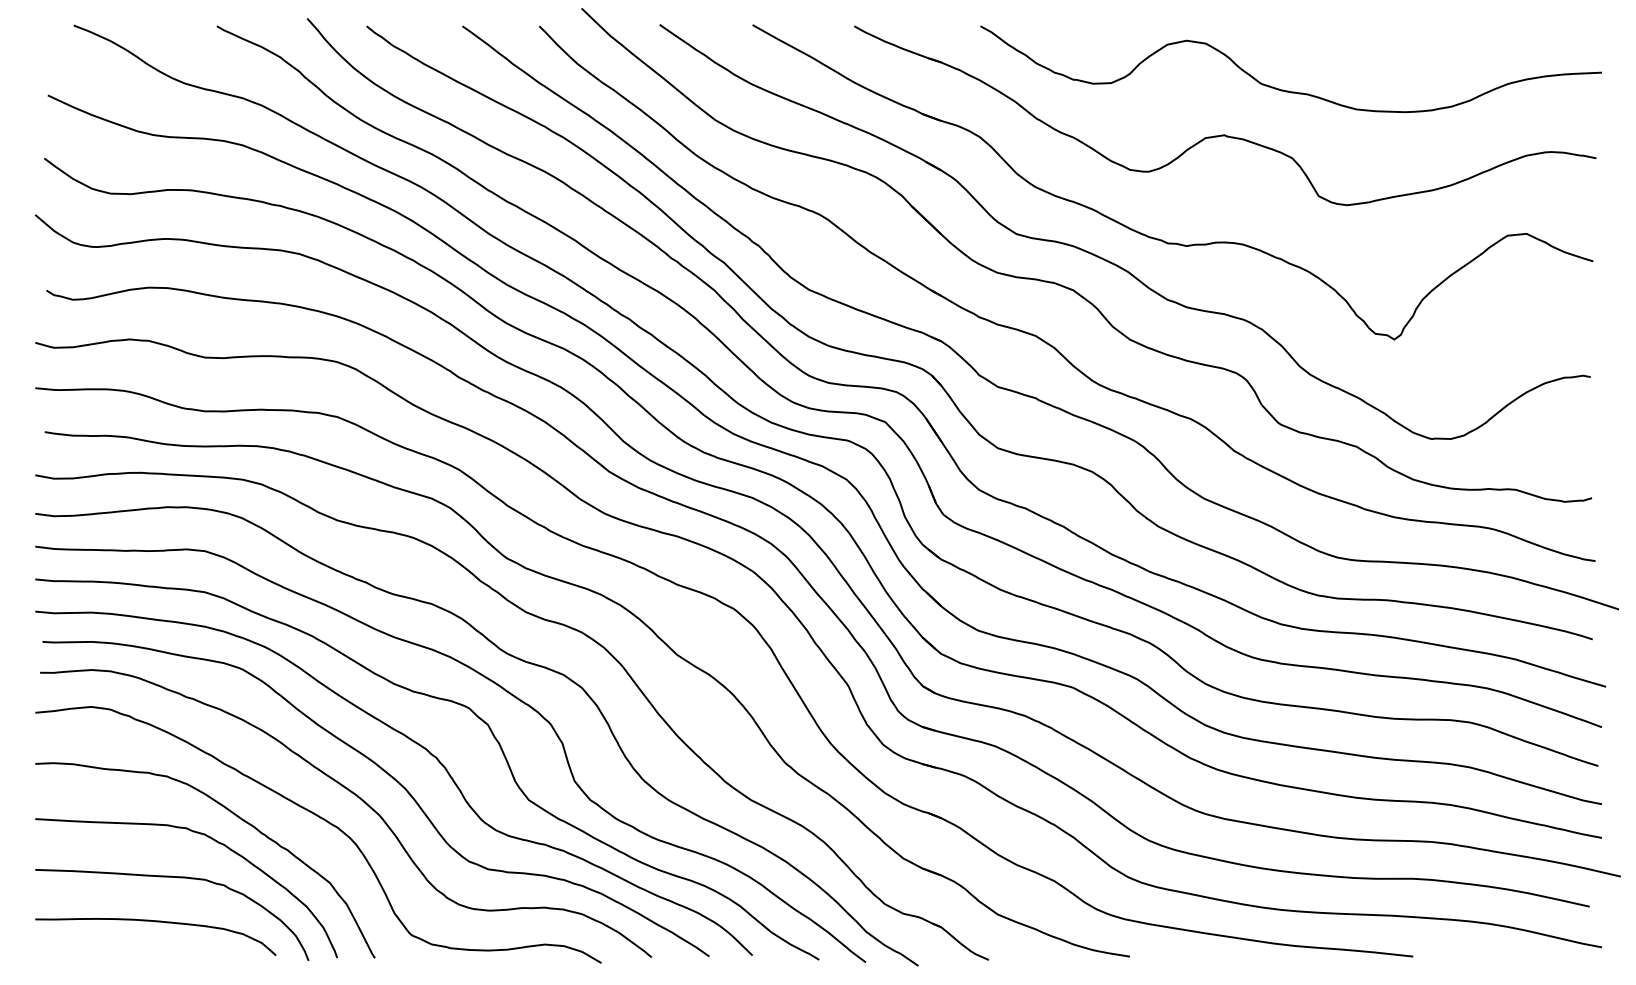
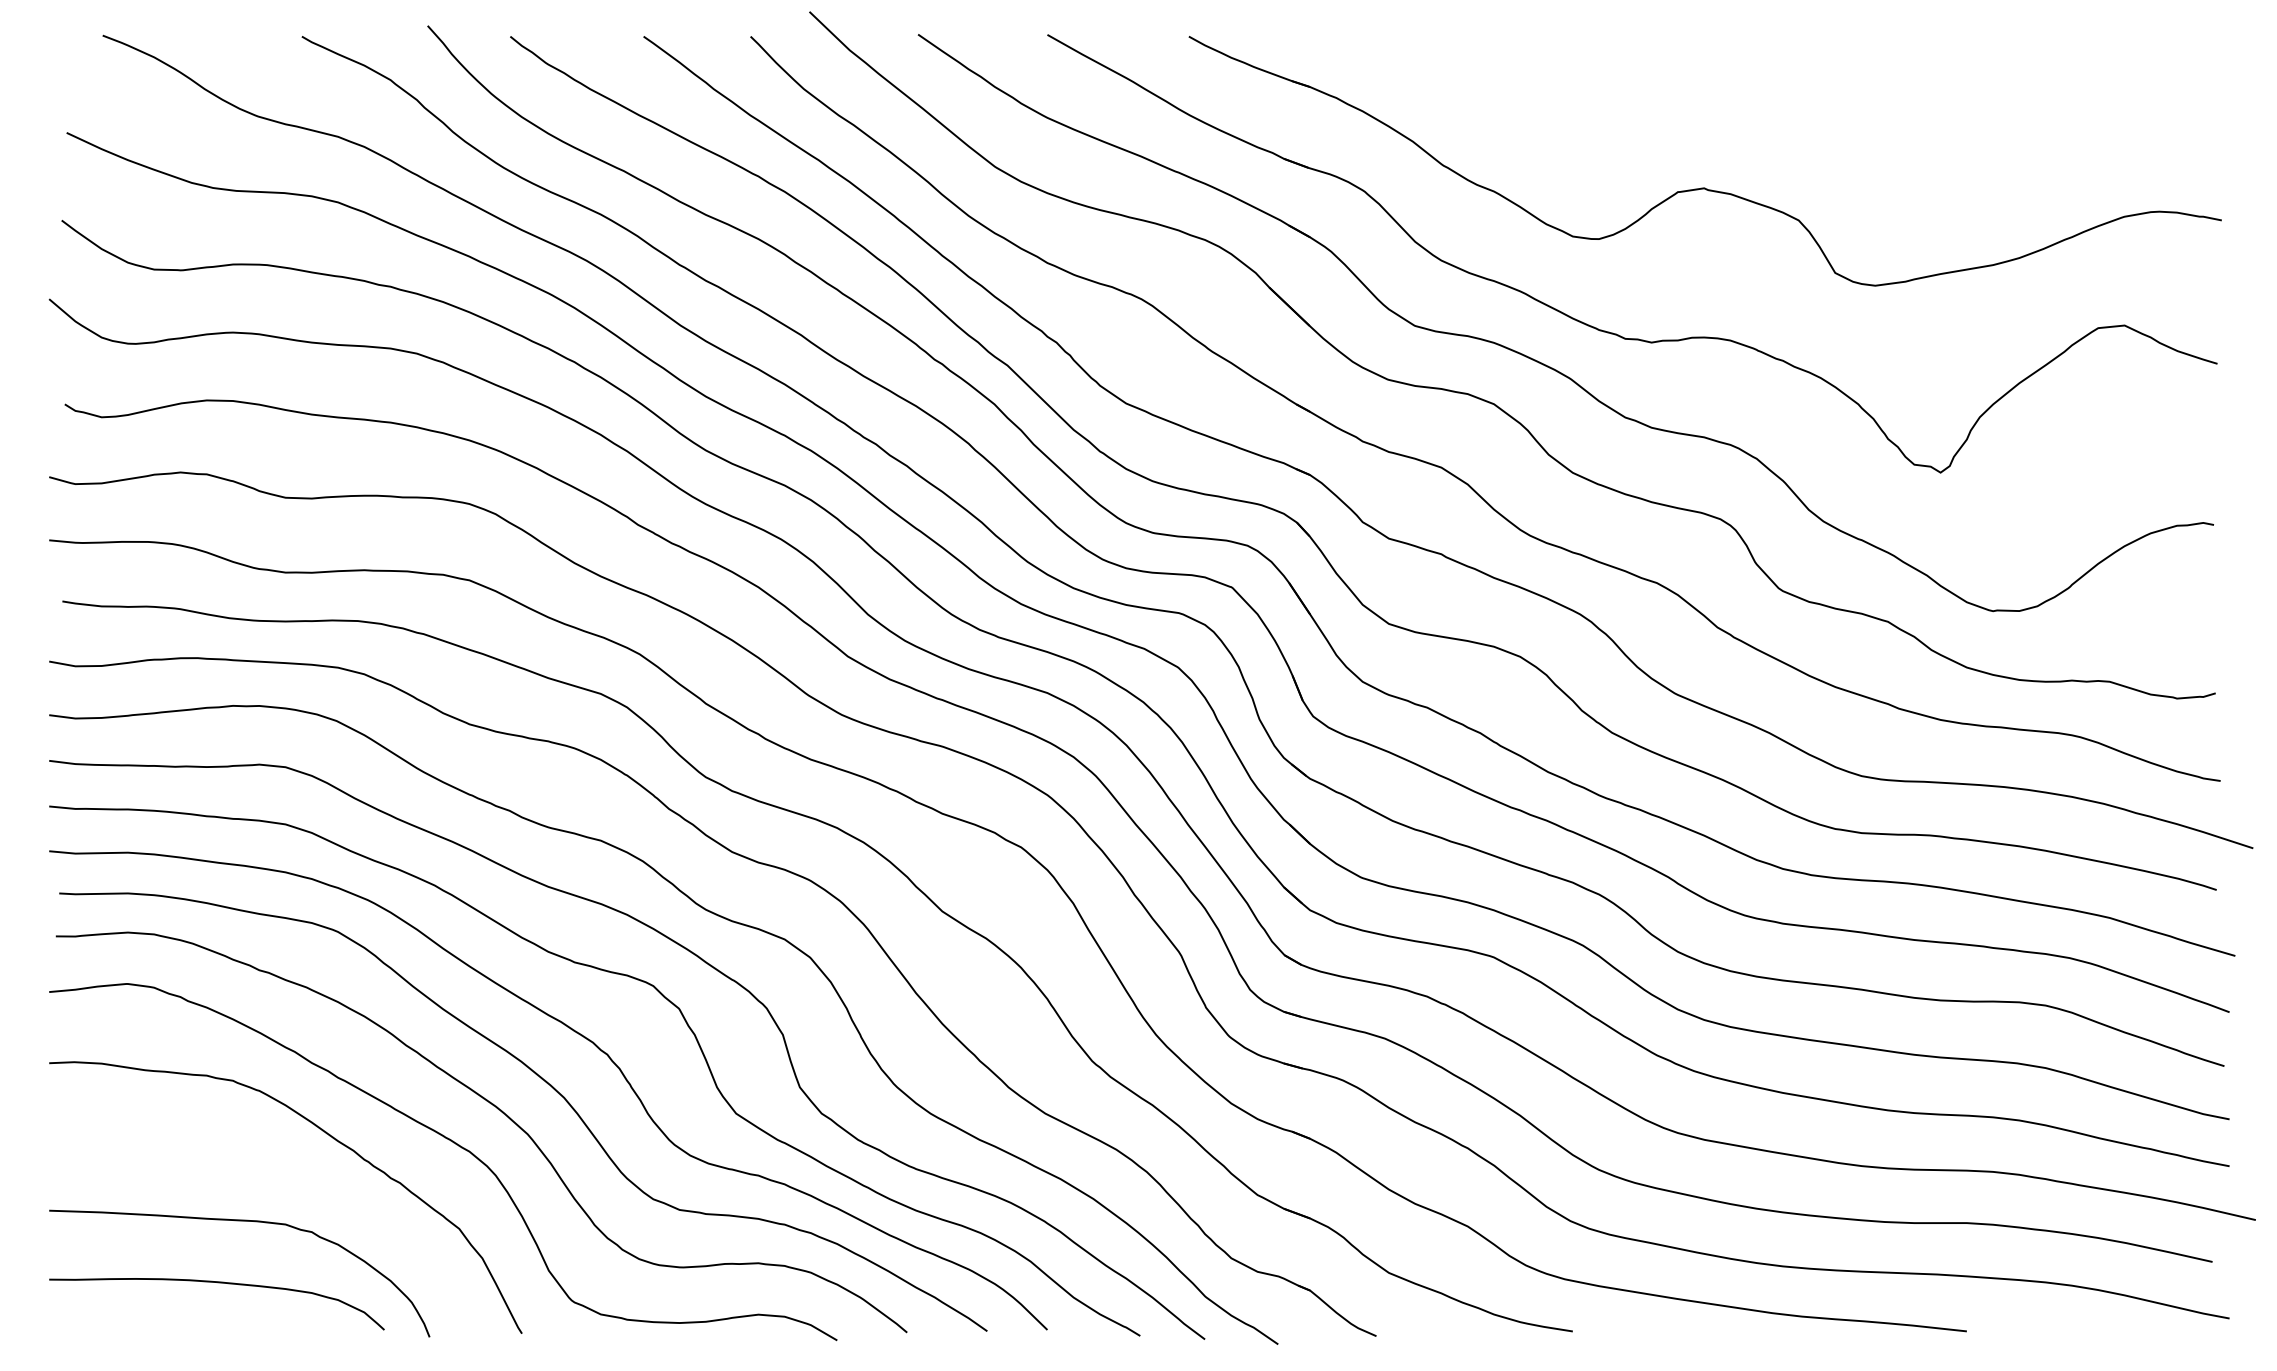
curve: (1288, 90) -> (1793, 126), removed
curve: (214, 841) -> (298, 1171), removed

